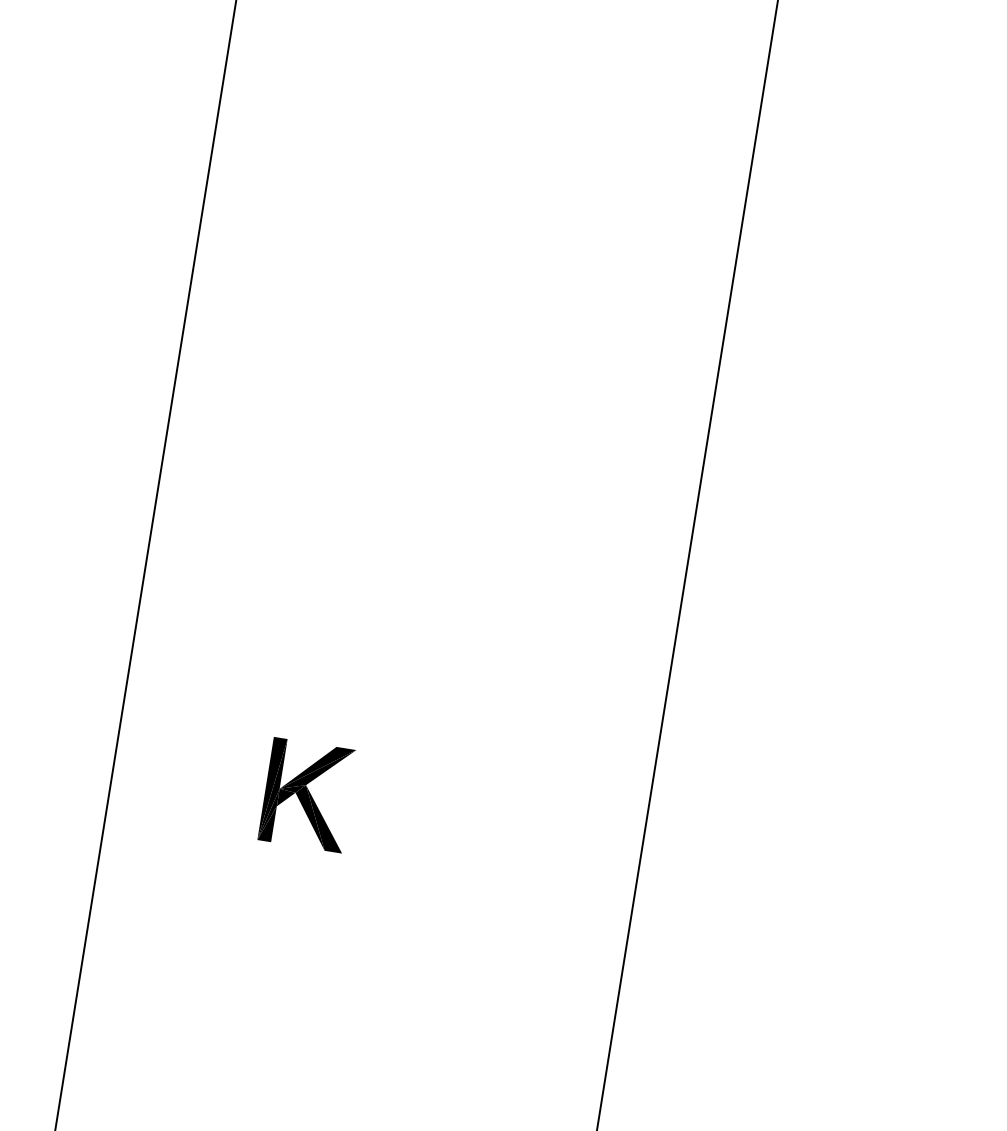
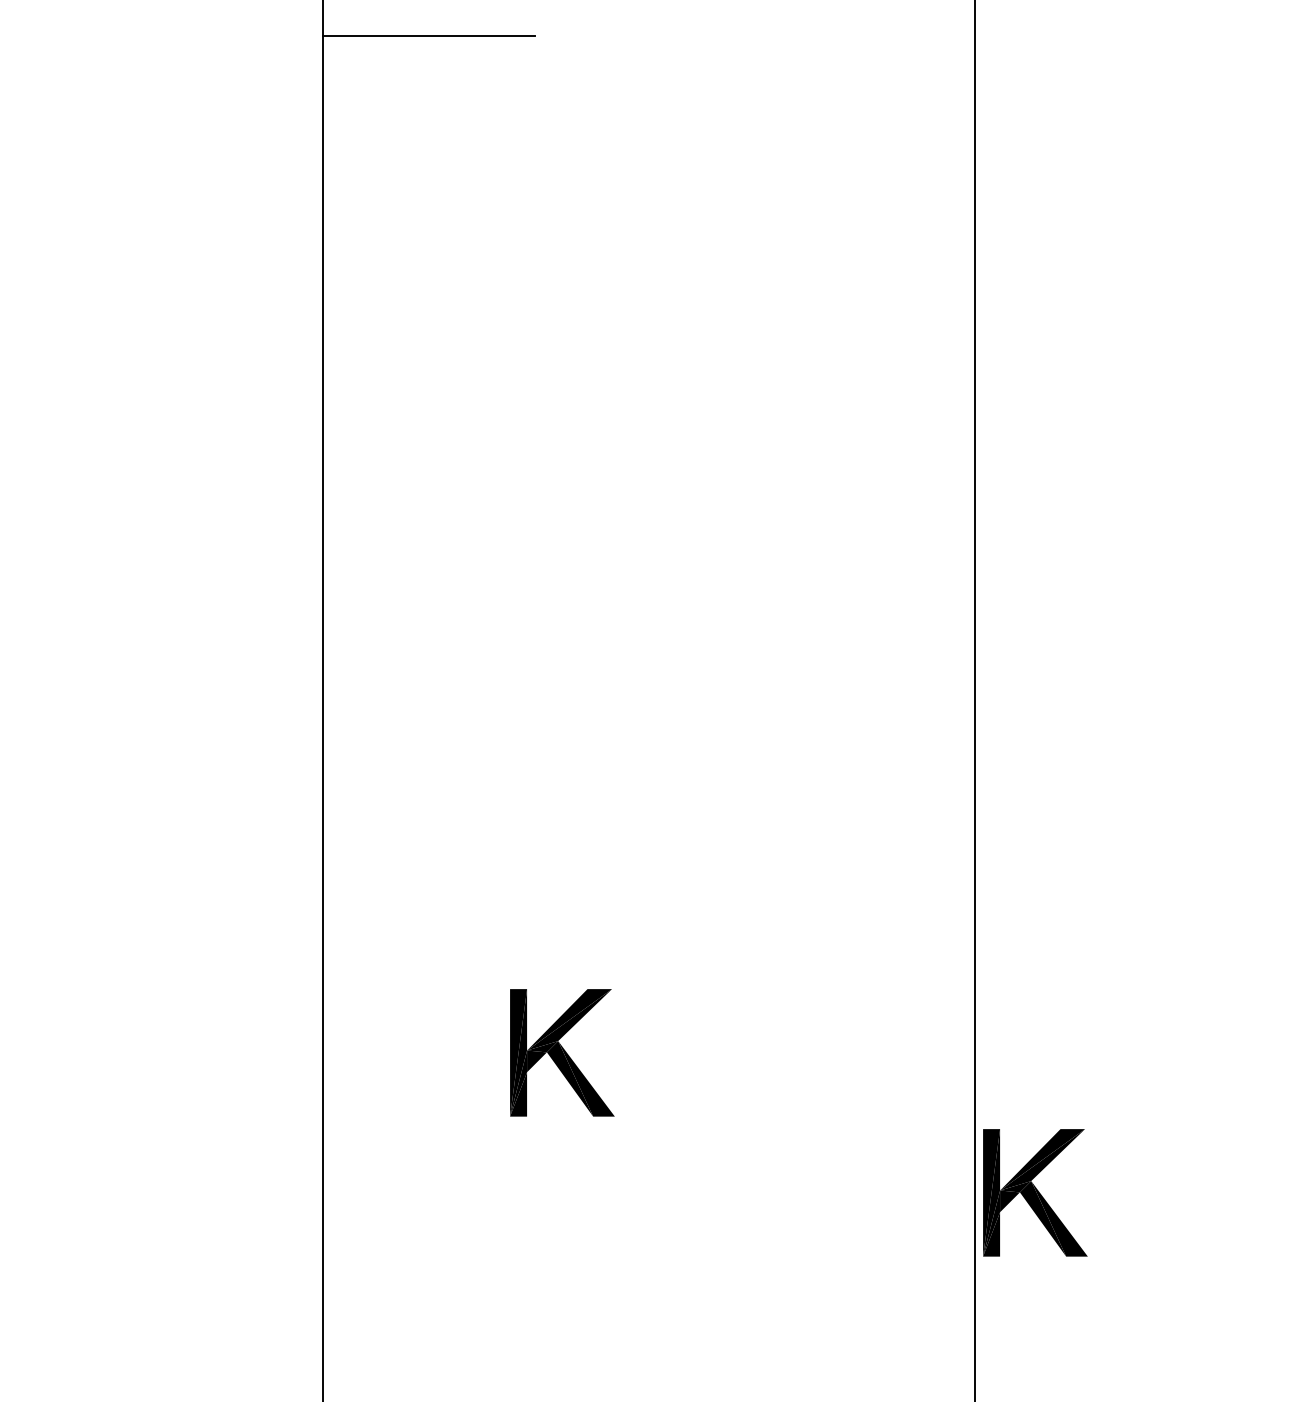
part: (672, 969) -> (1035, 1192), added

